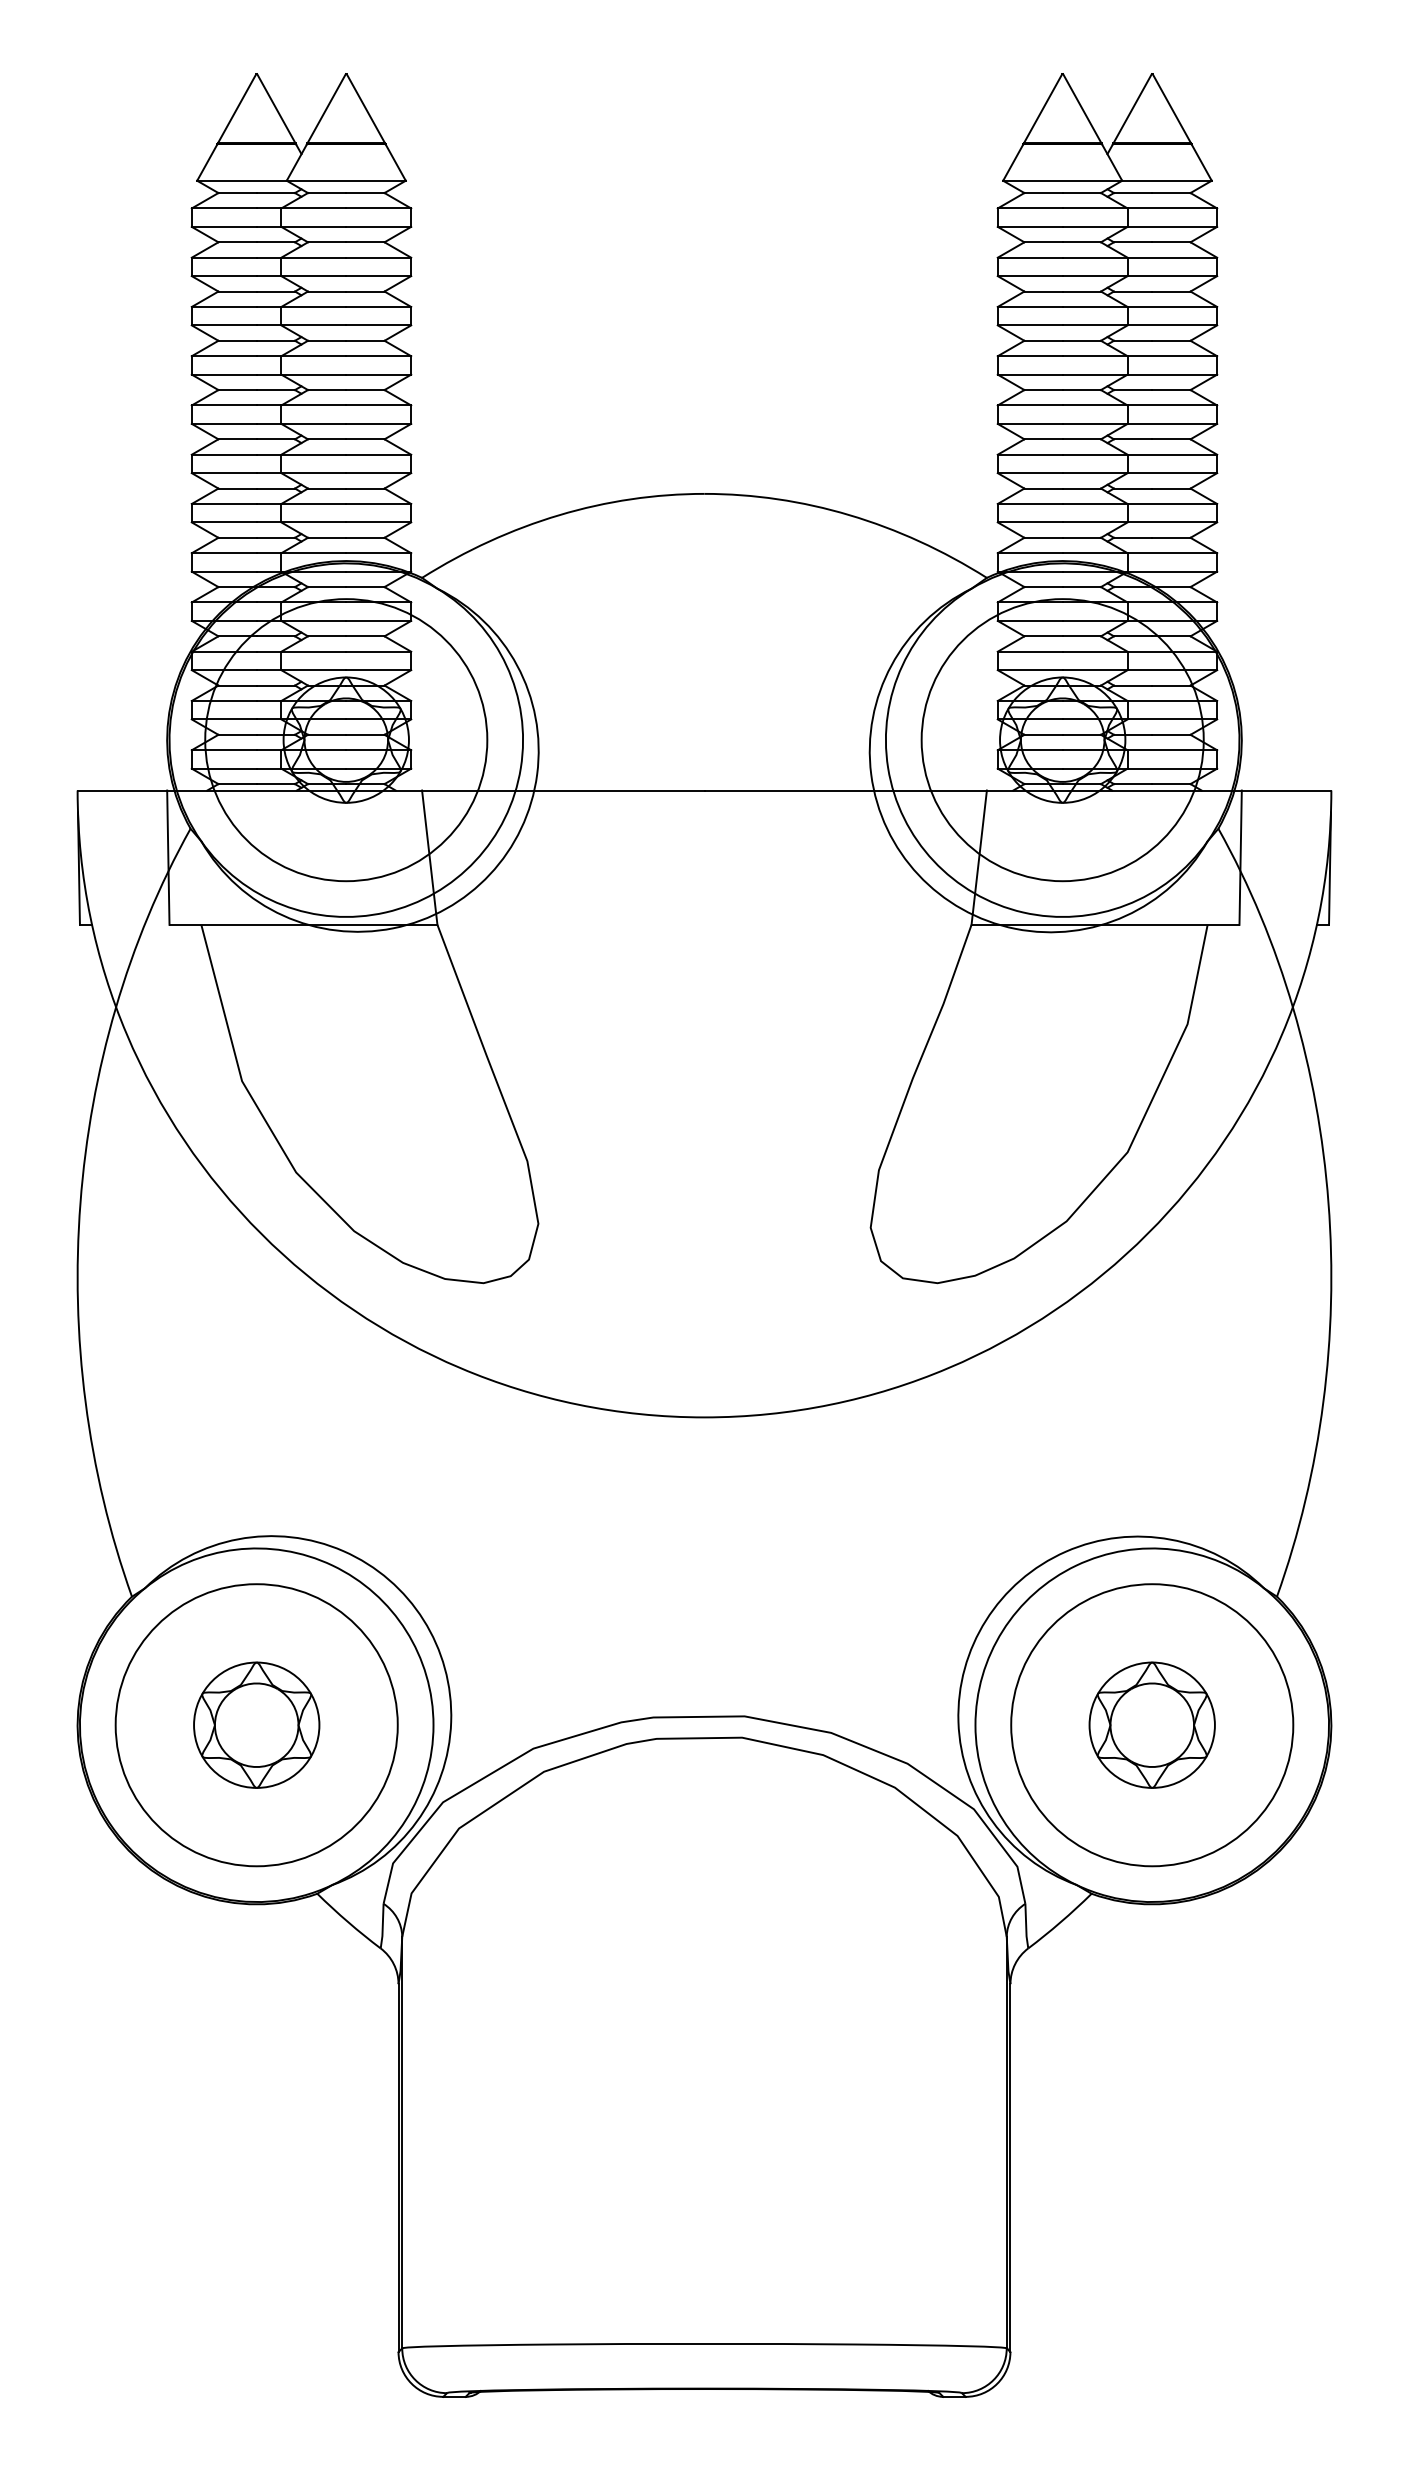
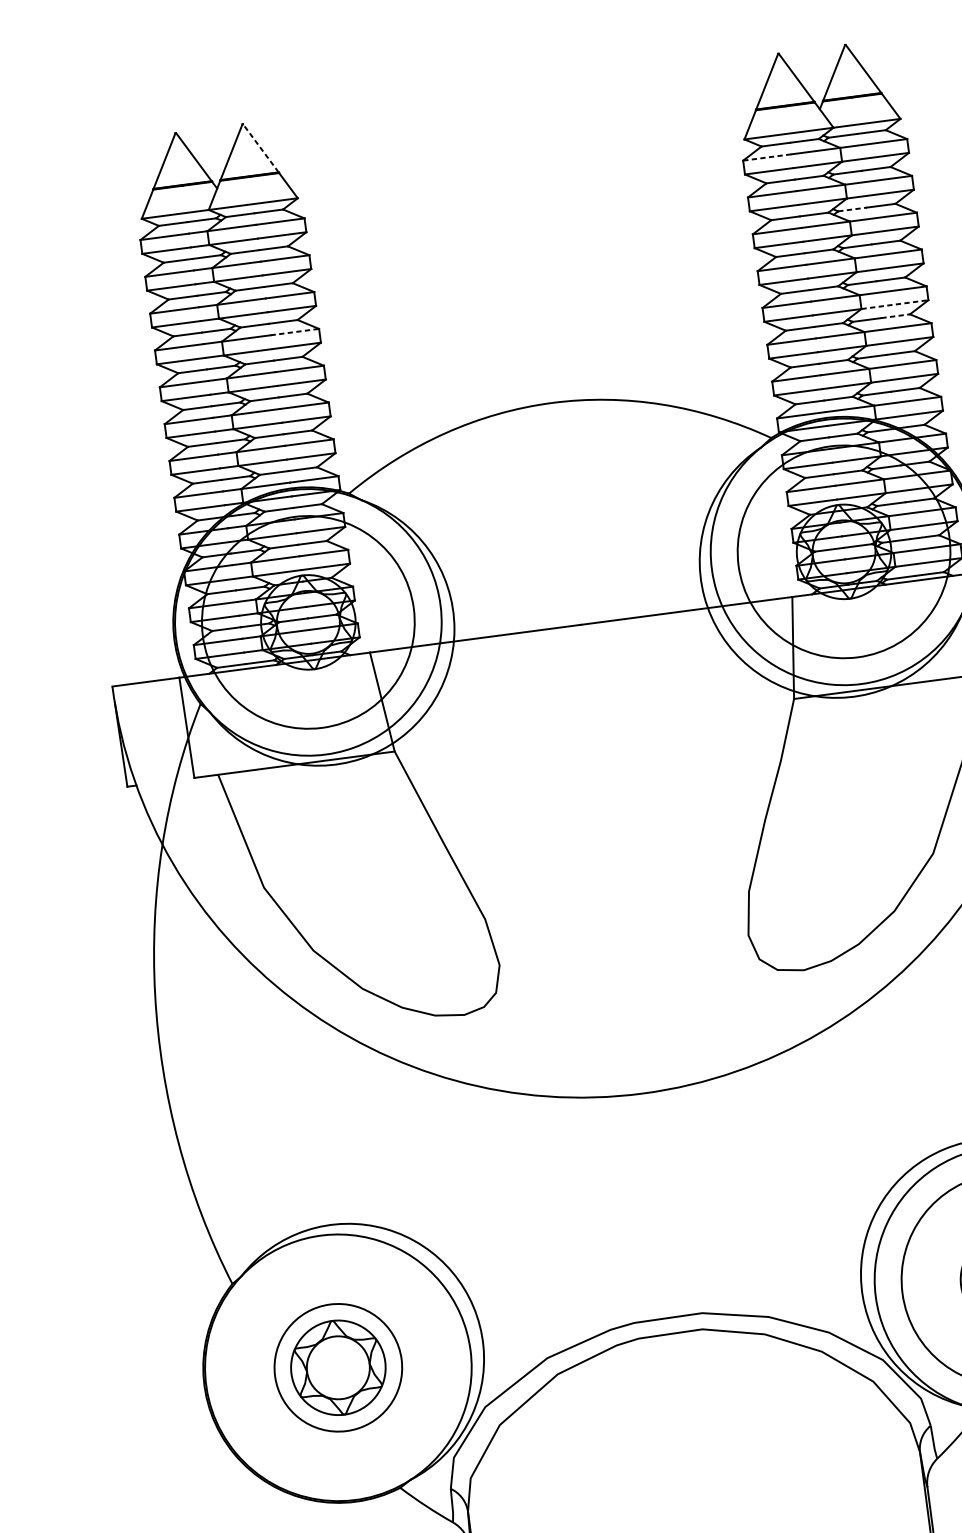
line: (365, 108) -> (260, 148), solid -> dashed
line: (1030, 208) -> (767, 157), solid -> dashed
line: (1133, 291) -> (852, 209), solid -> dashed
line: (379, 356) -> (295, 332), solid -> dashed
line: (1172, 423) -> (894, 304), solid -> dashed
line: (1171, 439) -> (895, 316), solid -> dashed
circle: (256, 1725) -> (338, 1368), size x0.6

